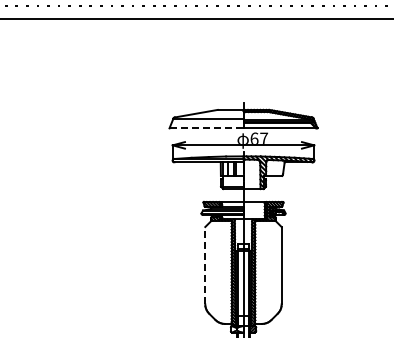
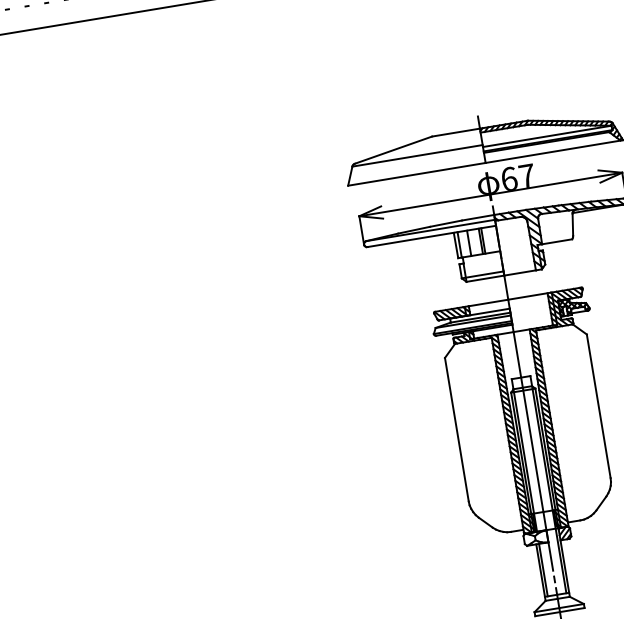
line: (207, 128) -> (418, 174), dashed -> solid
line: (205, 265) -> (457, 429), dashed -> solid

